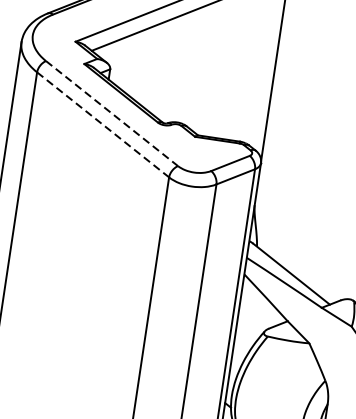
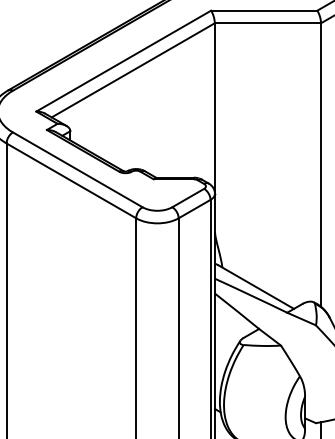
line: (111, 113) -> (77, 169), dashed -> solid
line: (103, 124) -> (71, 180), dashed -> solid

